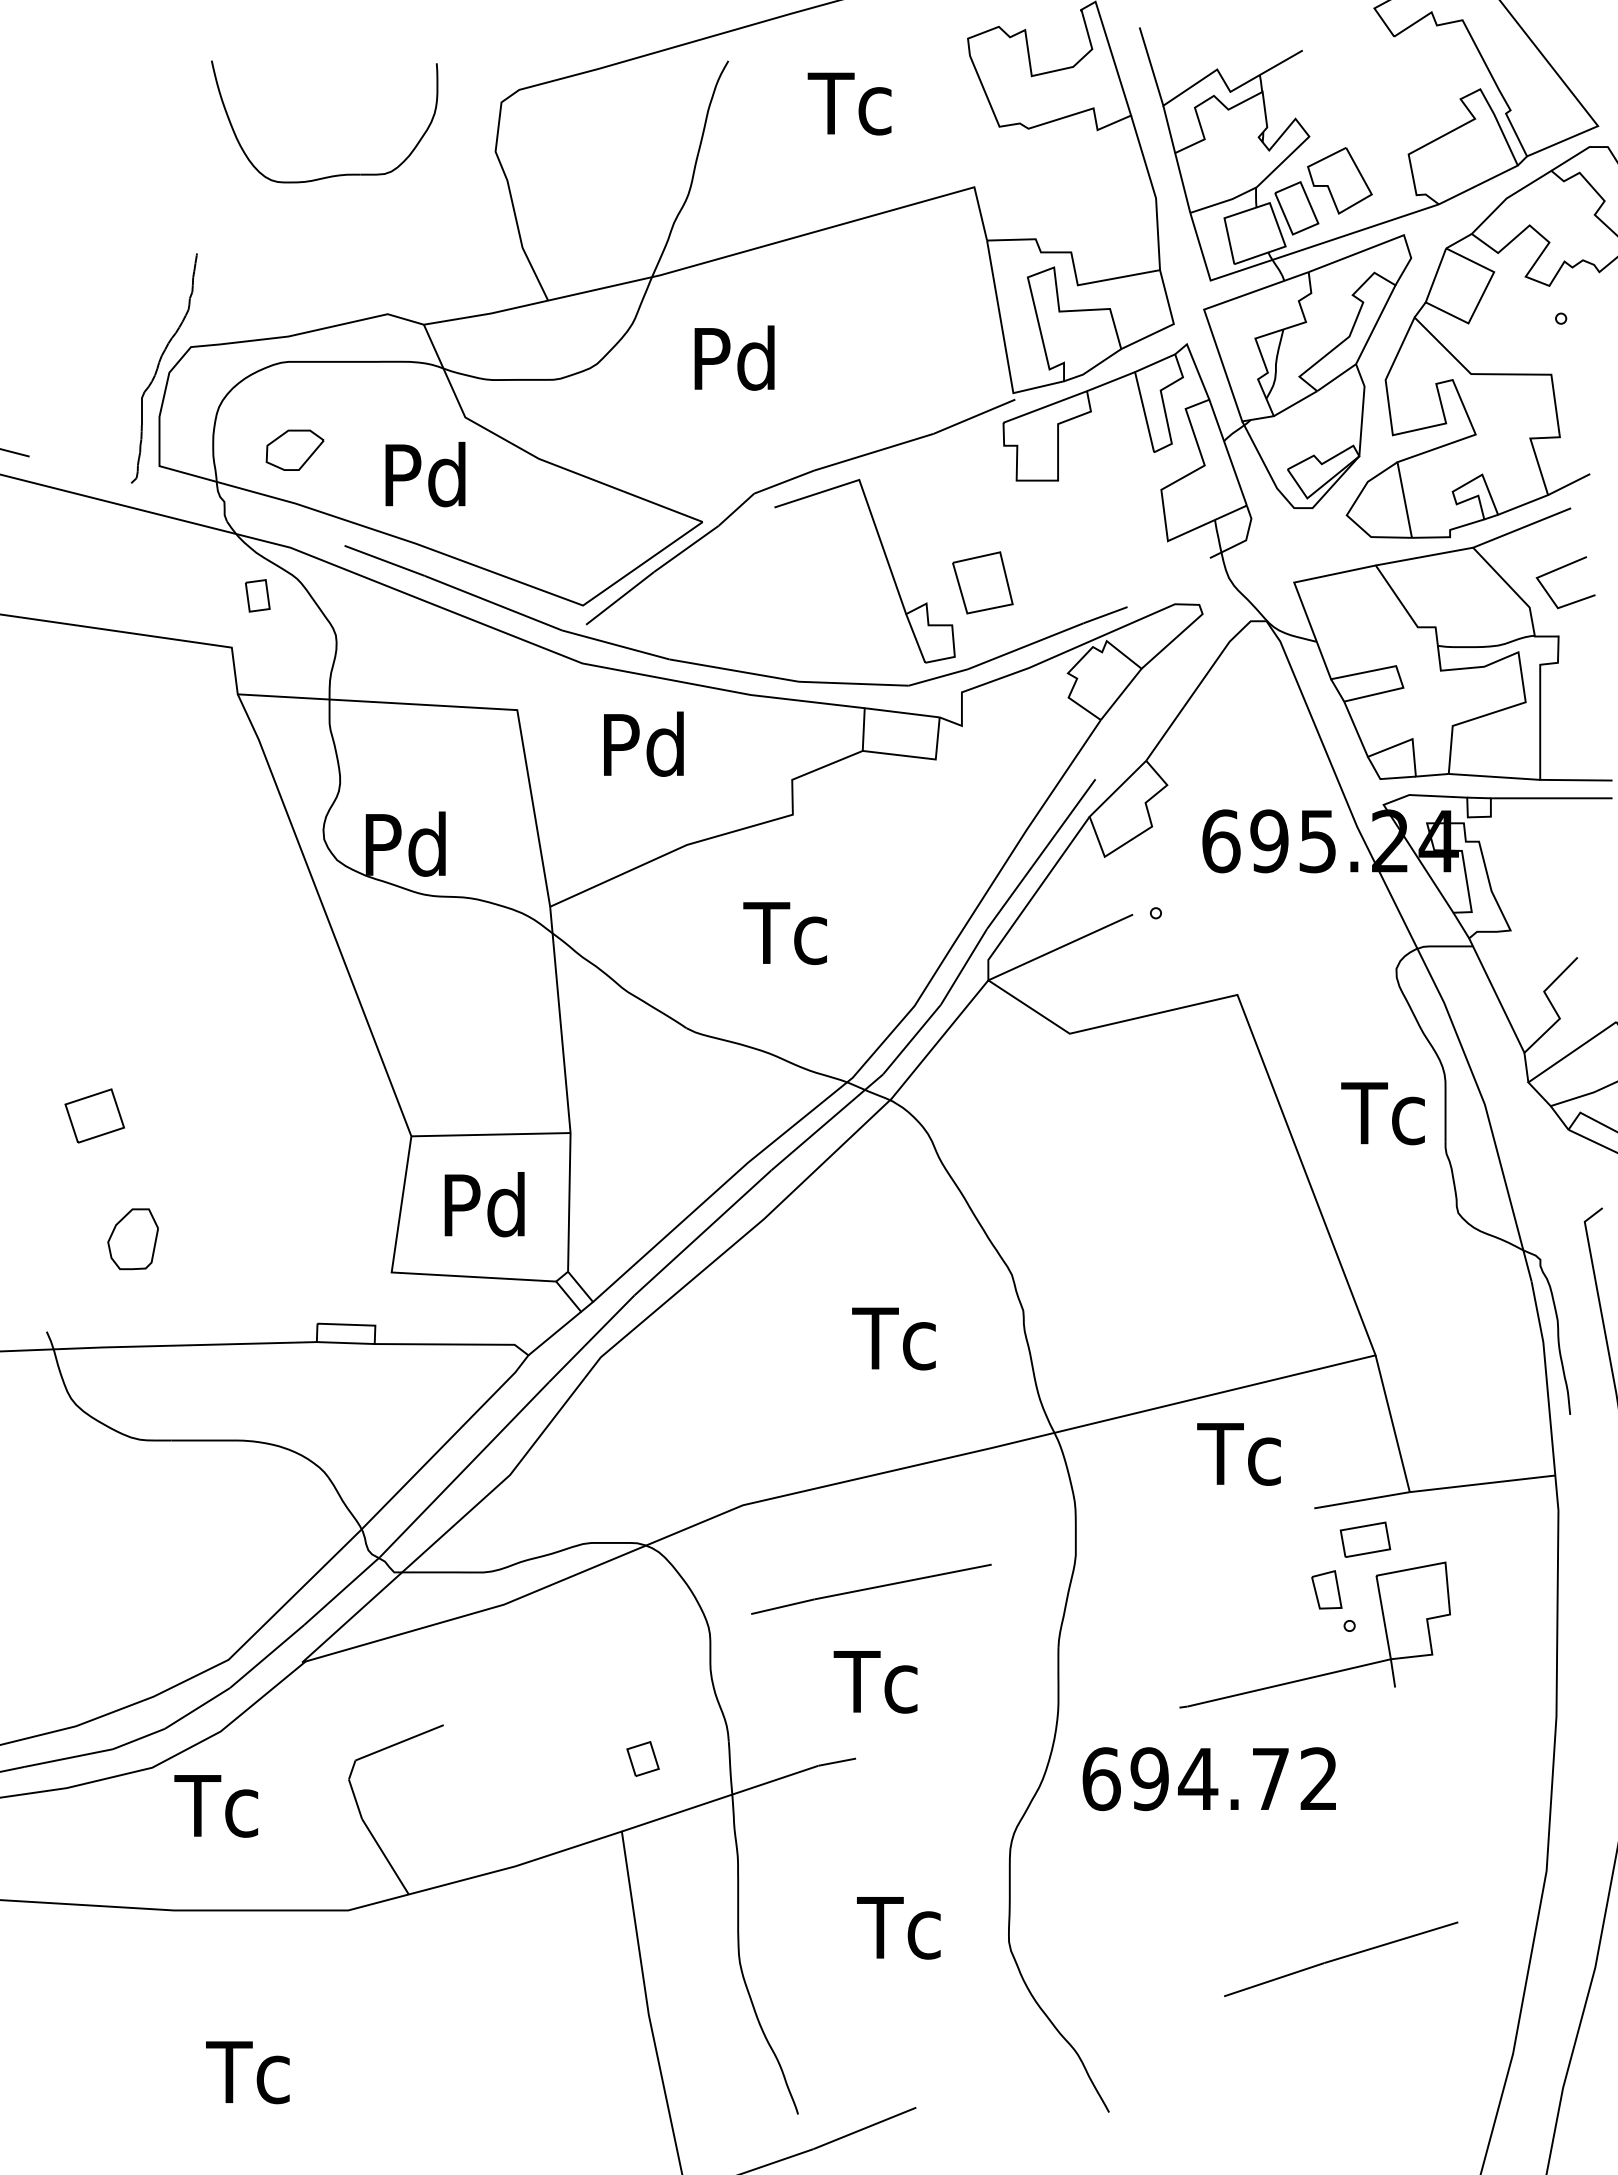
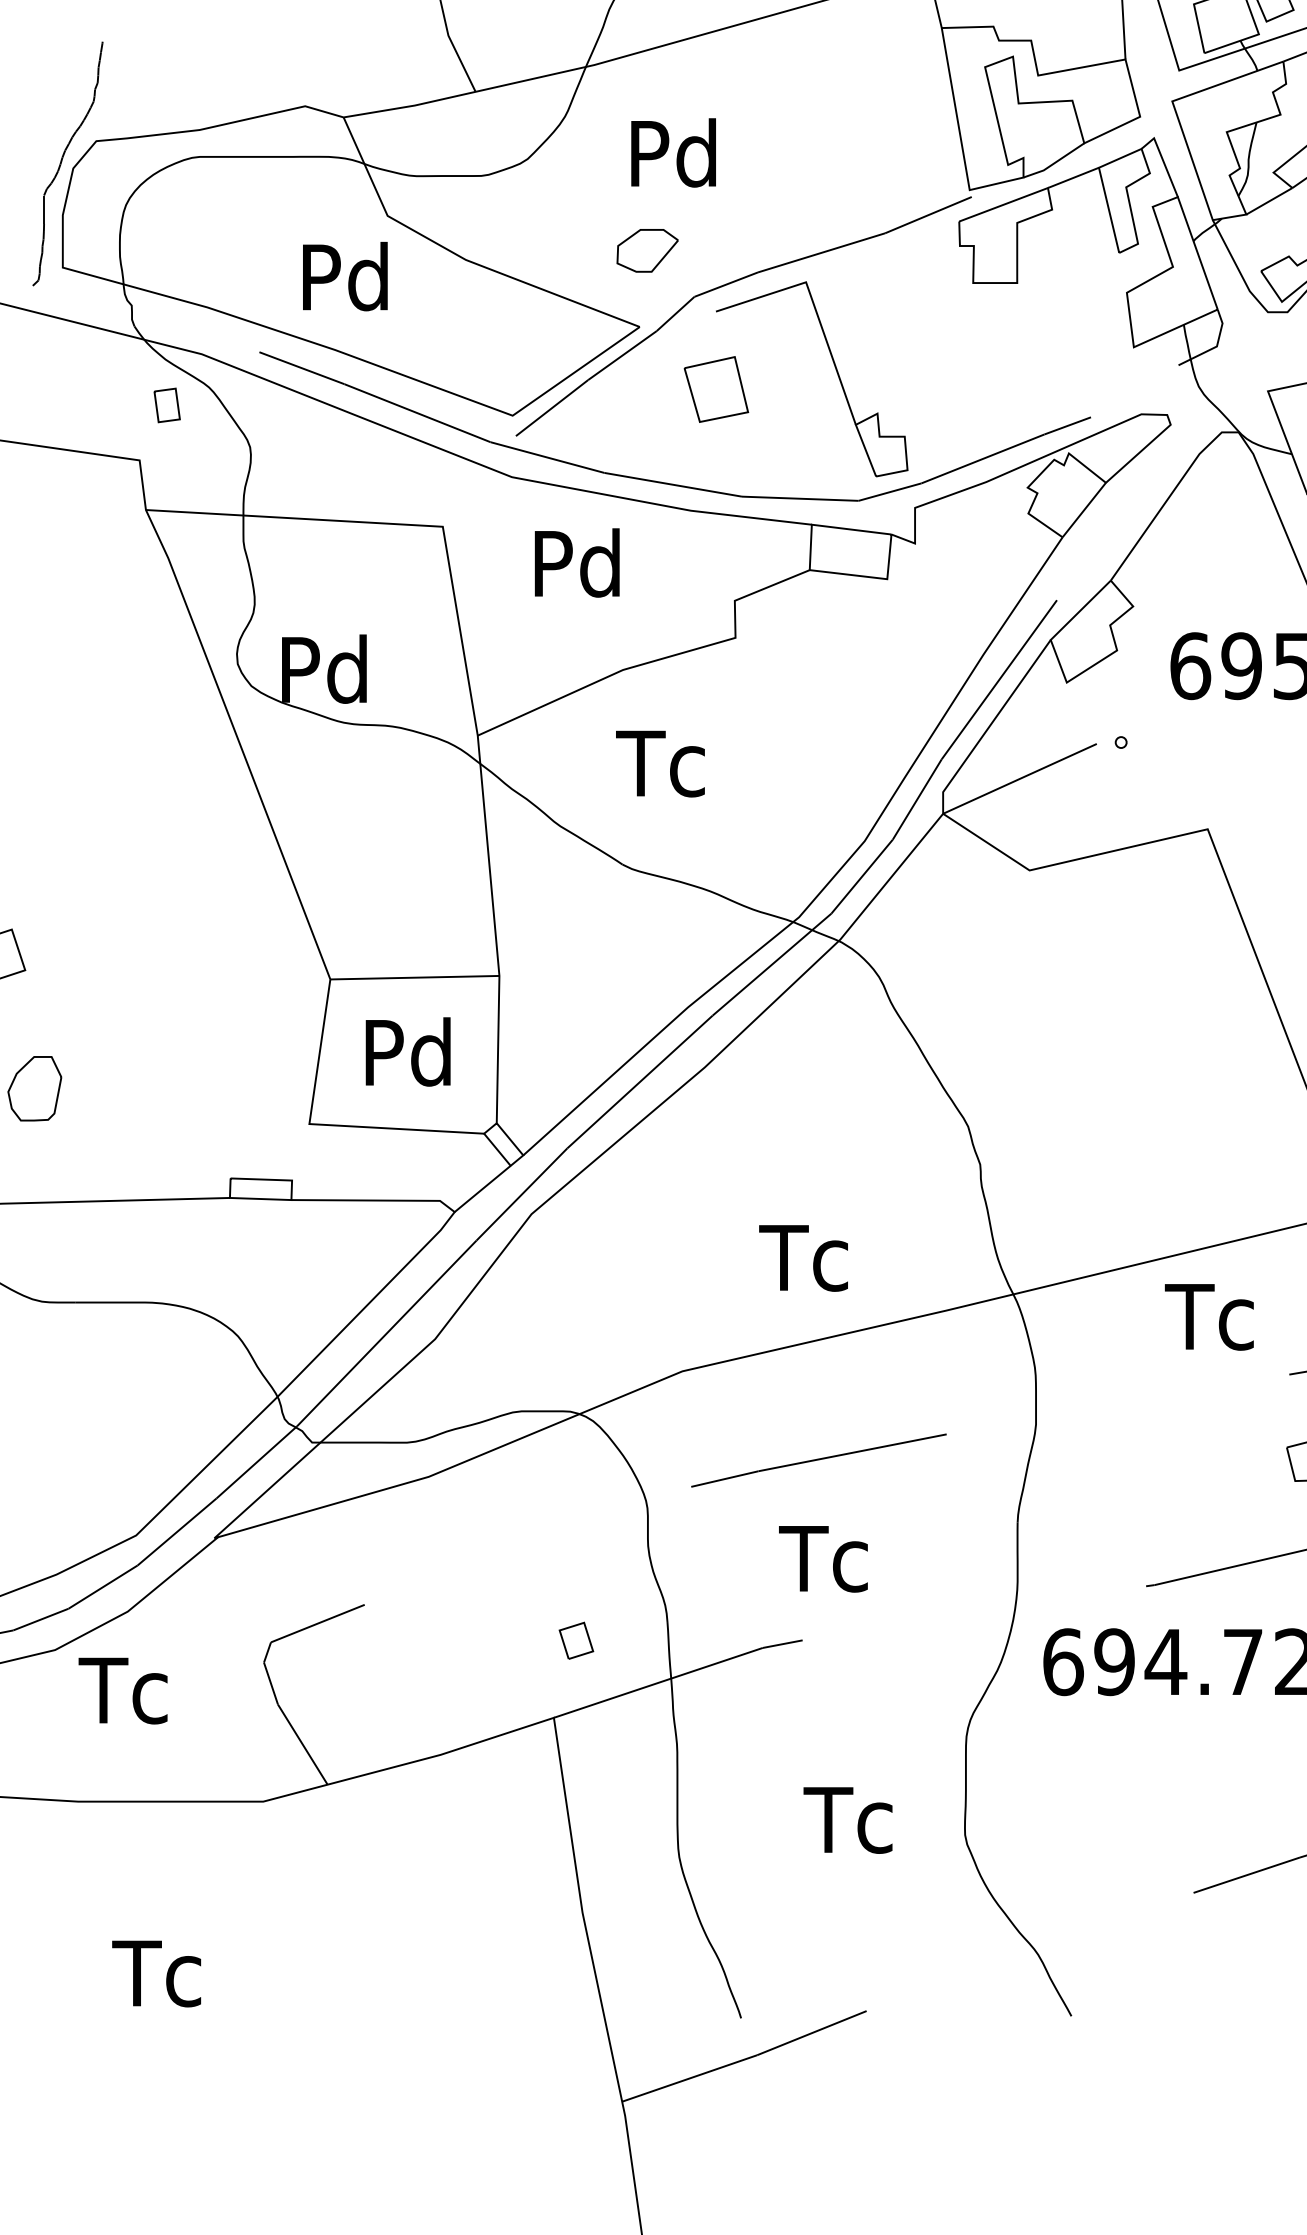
part: (294, 449) -> (646, 249), moved
part: (982, 582) -> (716, 389), moved
text: (784, 933) -> (659, 764), moved
text: (893, 1338) -> (803, 1257), moved

